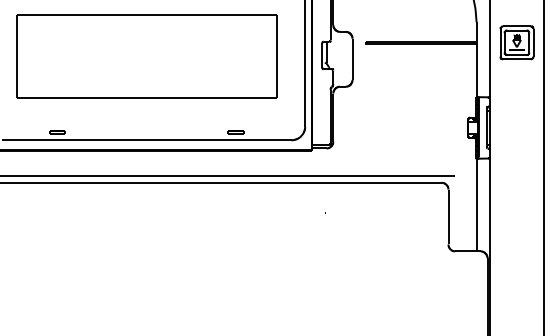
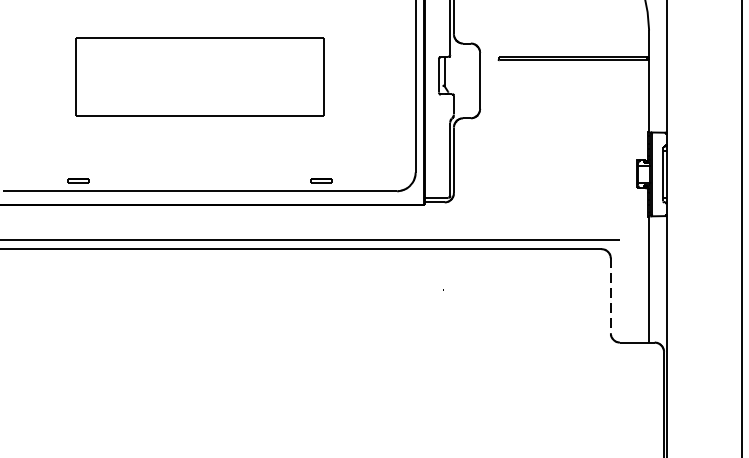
part: (516, 42) -> (703, 58), removed
part: (146, 56) -> (199, 77), size x0.7
line: (448, 217) -> (610, 296), solid -> dashed

